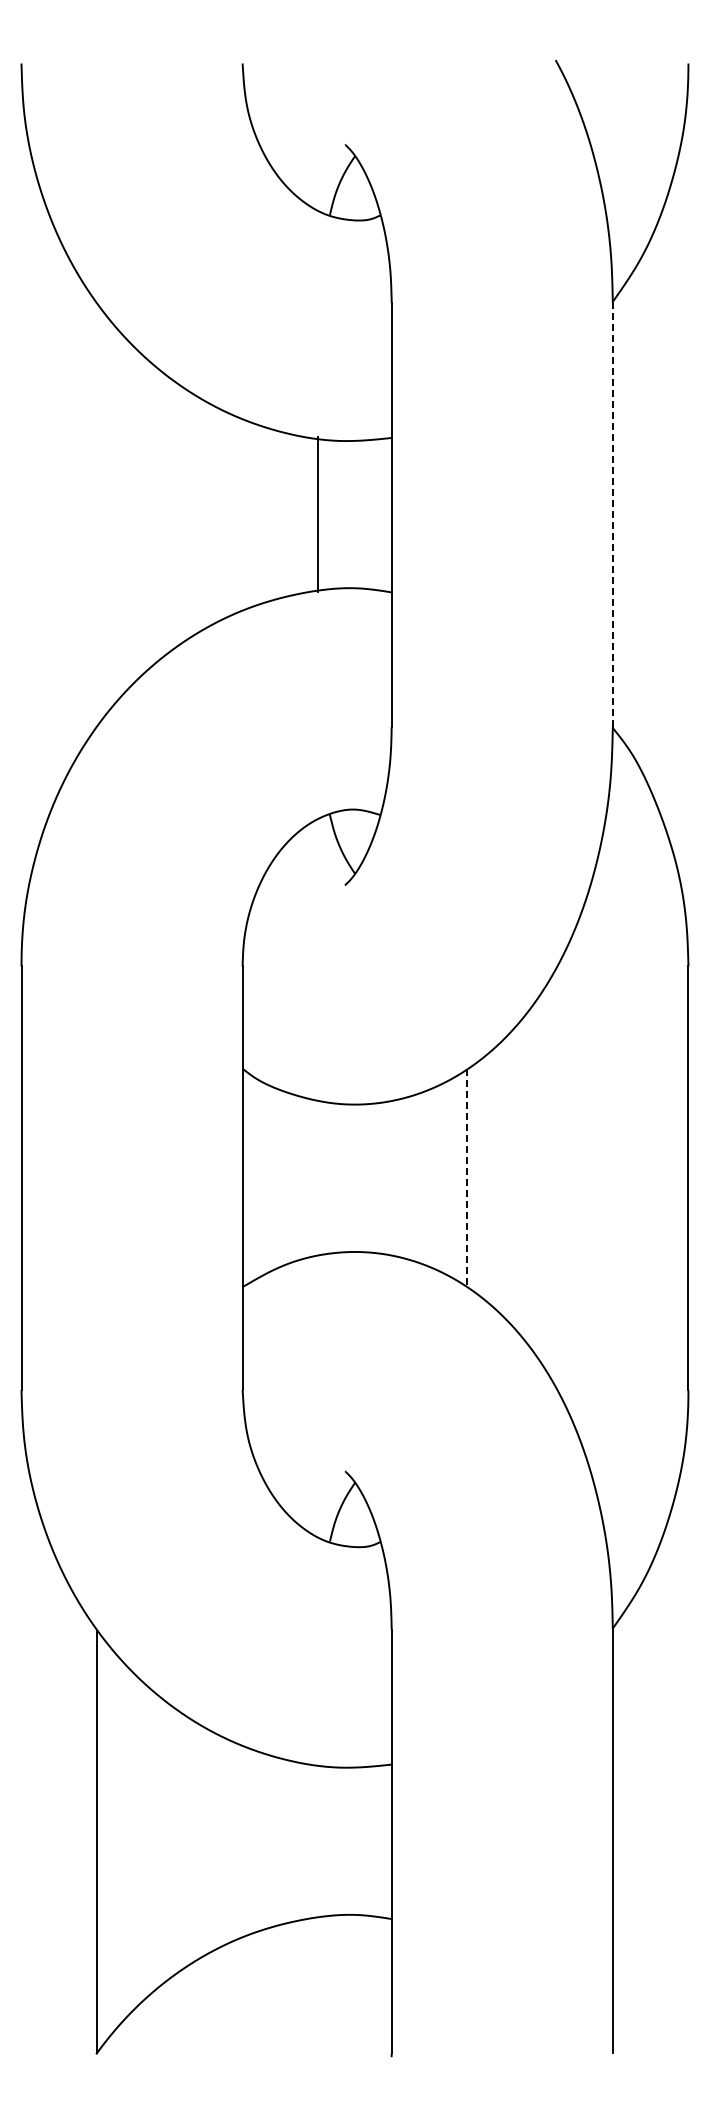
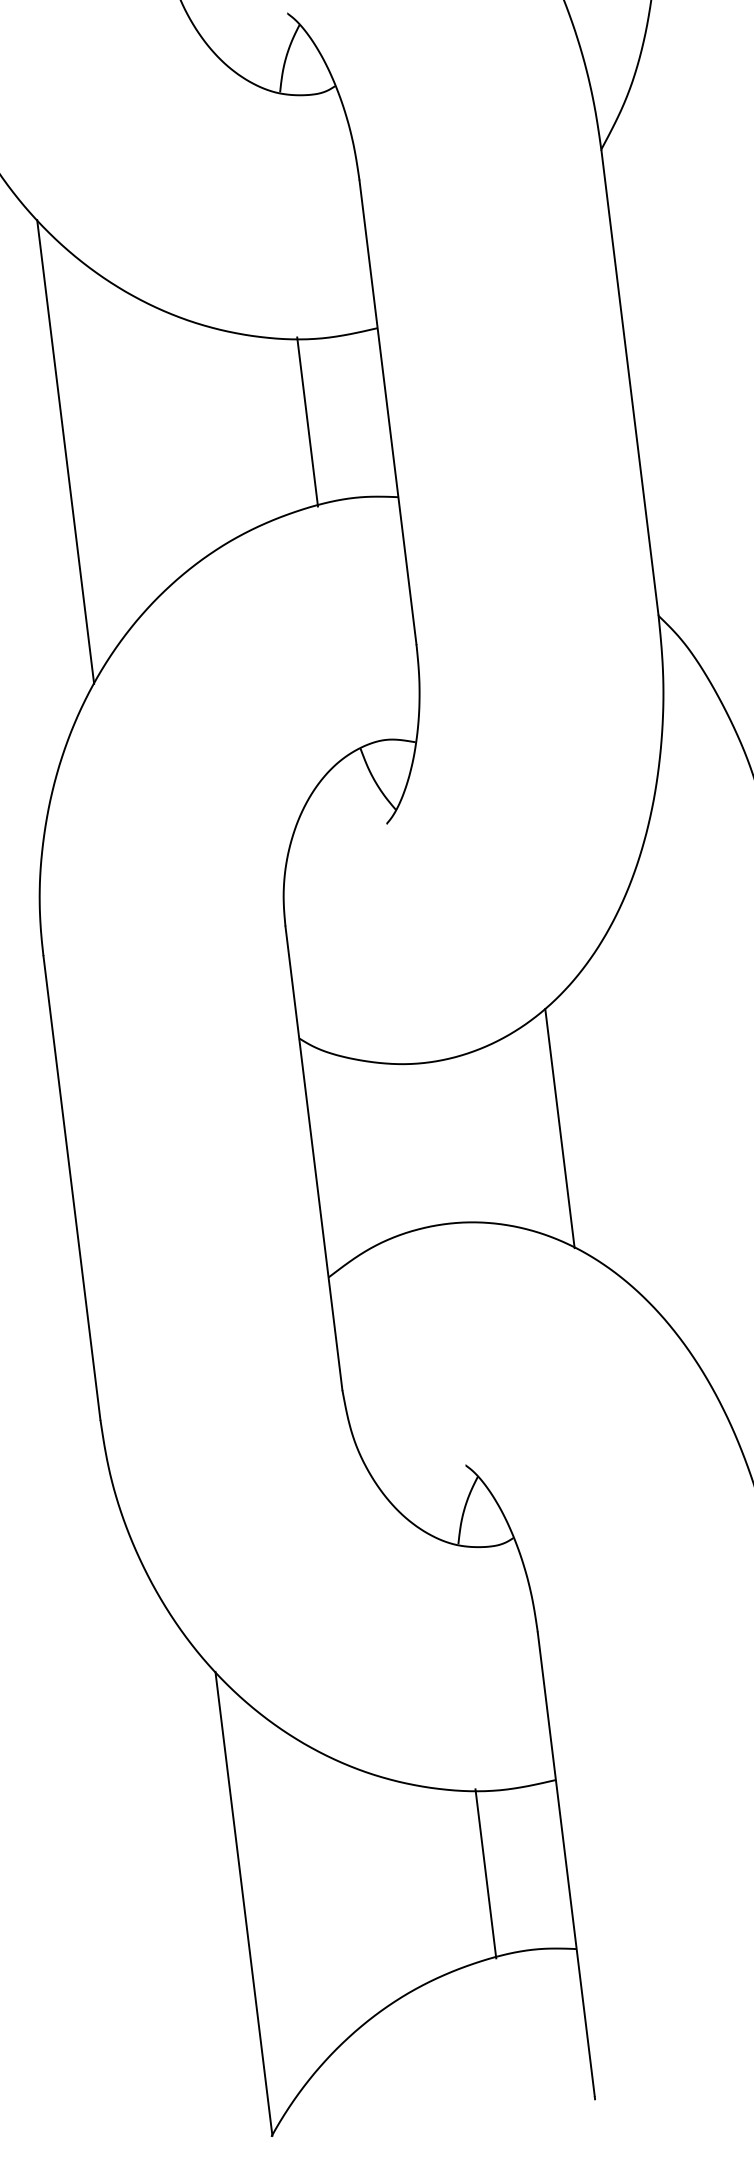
line: (97, 514) -> (65, 451), added
line: (612, 514) -> (629, 382), dashed -> solid
line: (467, 1179) -> (560, 1129), dashed -> solid
line: (318, 1841) -> (486, 1874), added

